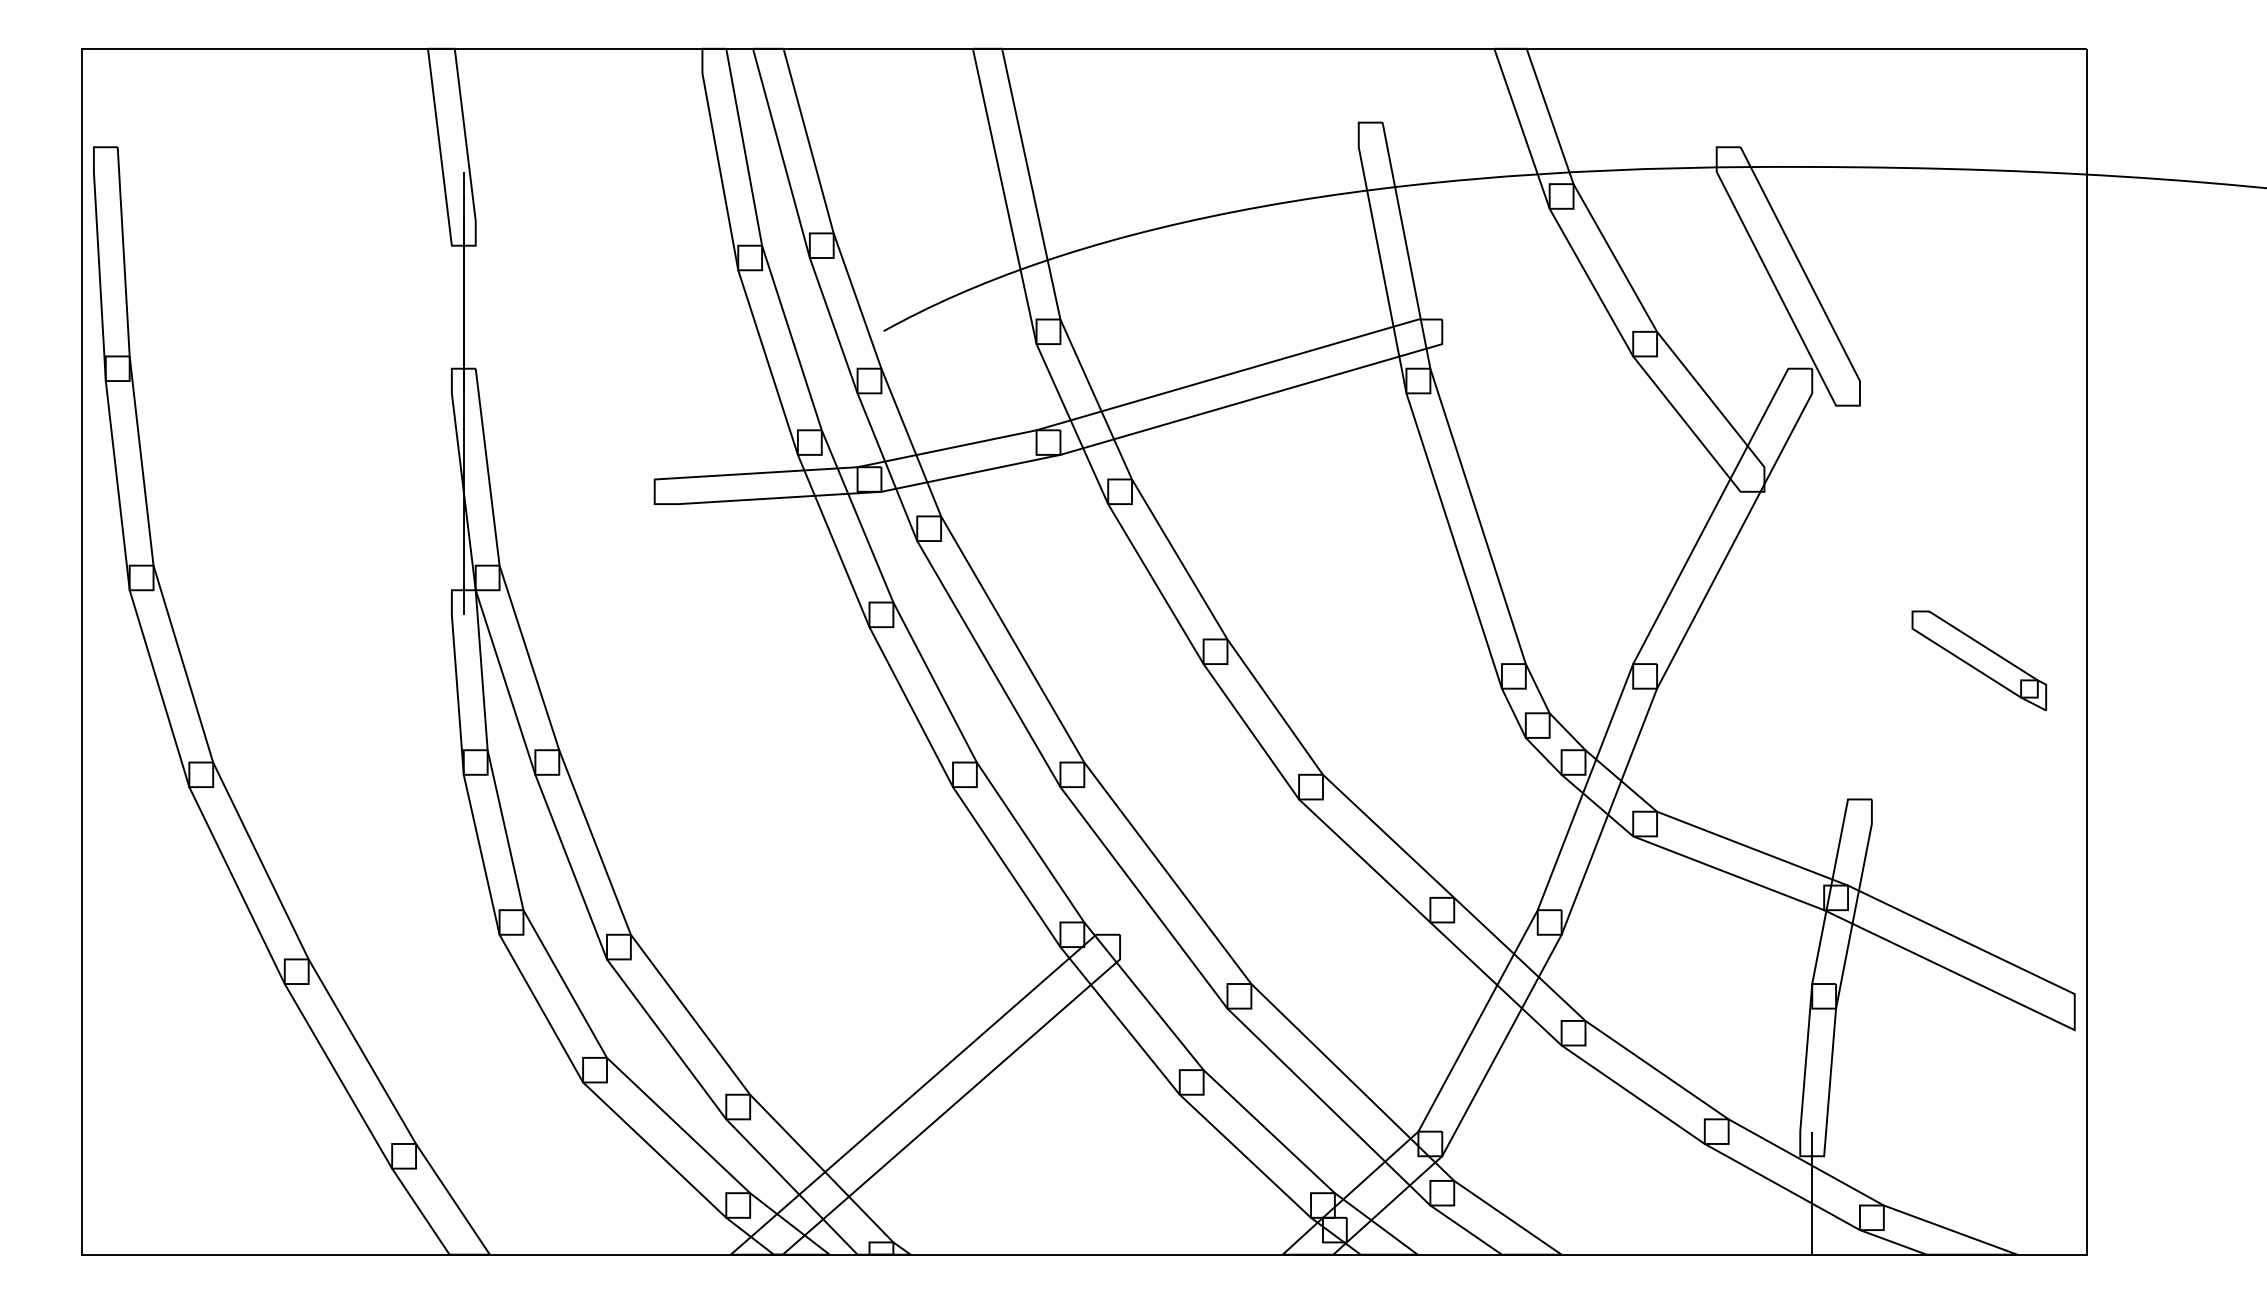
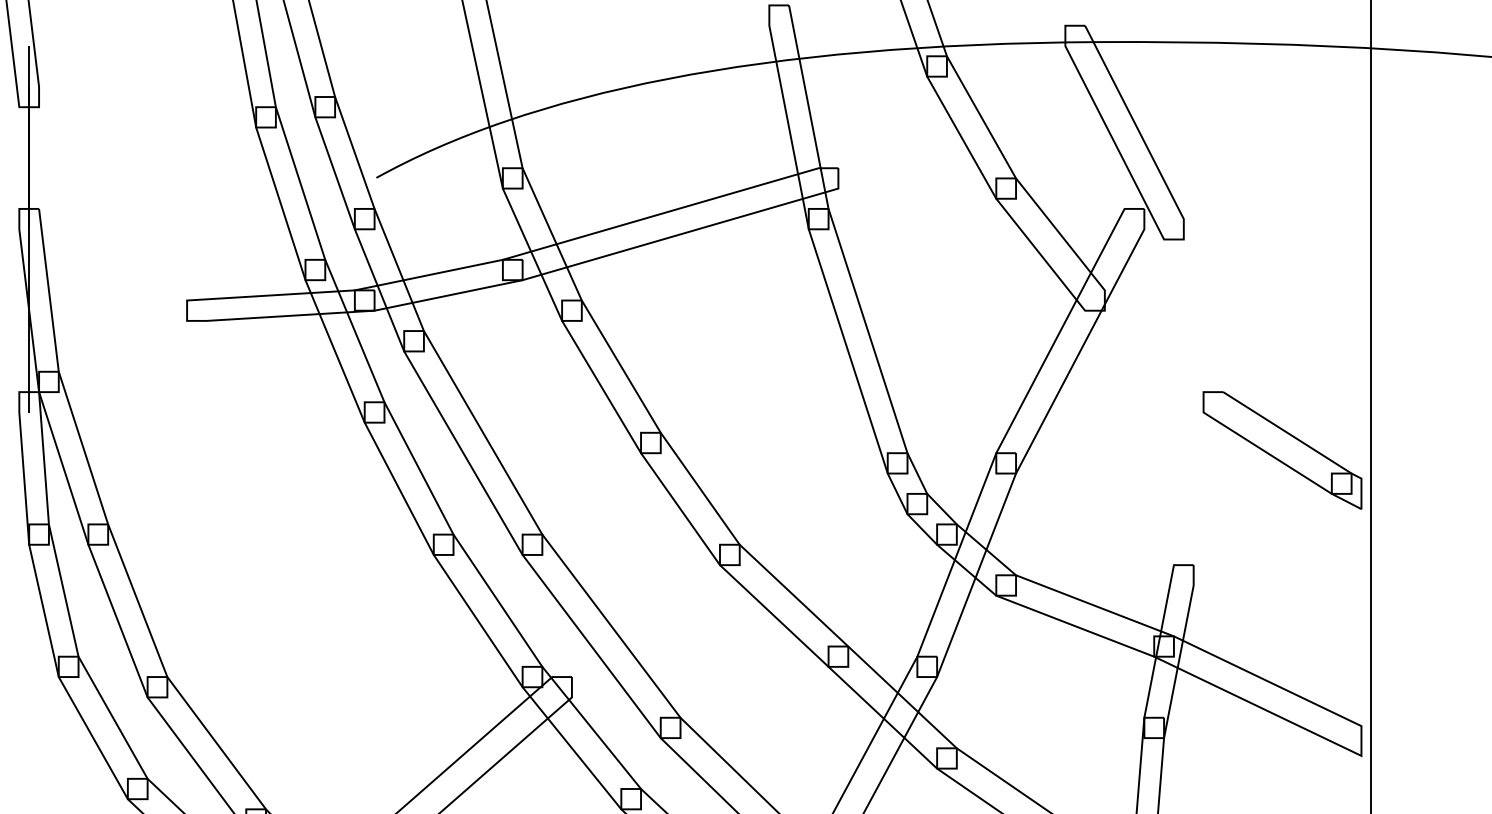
part: (1979, 660) -> (1282, 450), size x1.43

